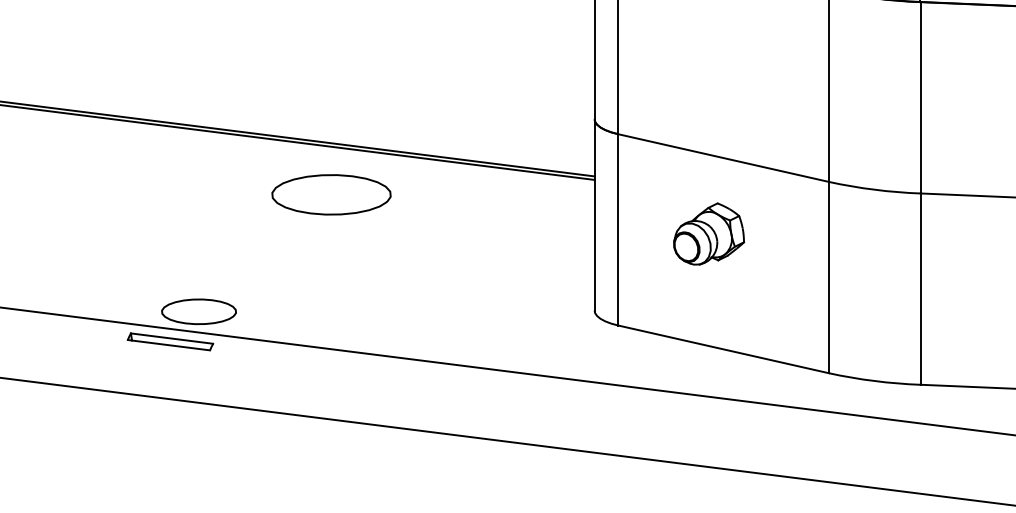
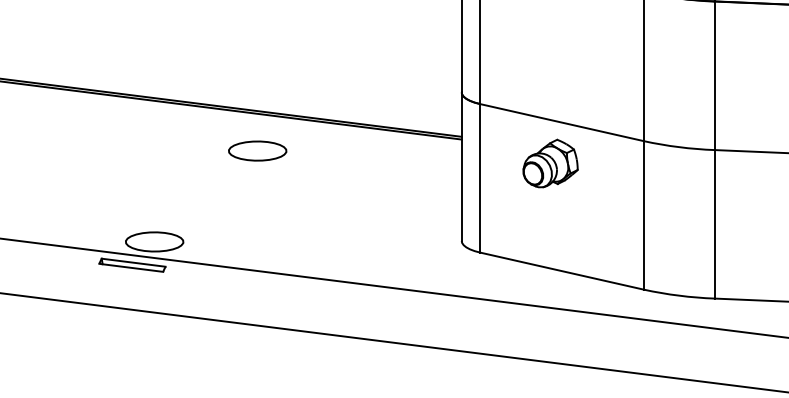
part: (331, 194) -> (257, 150), size x0.62
part: (708, 233) -> (550, 163), moved

